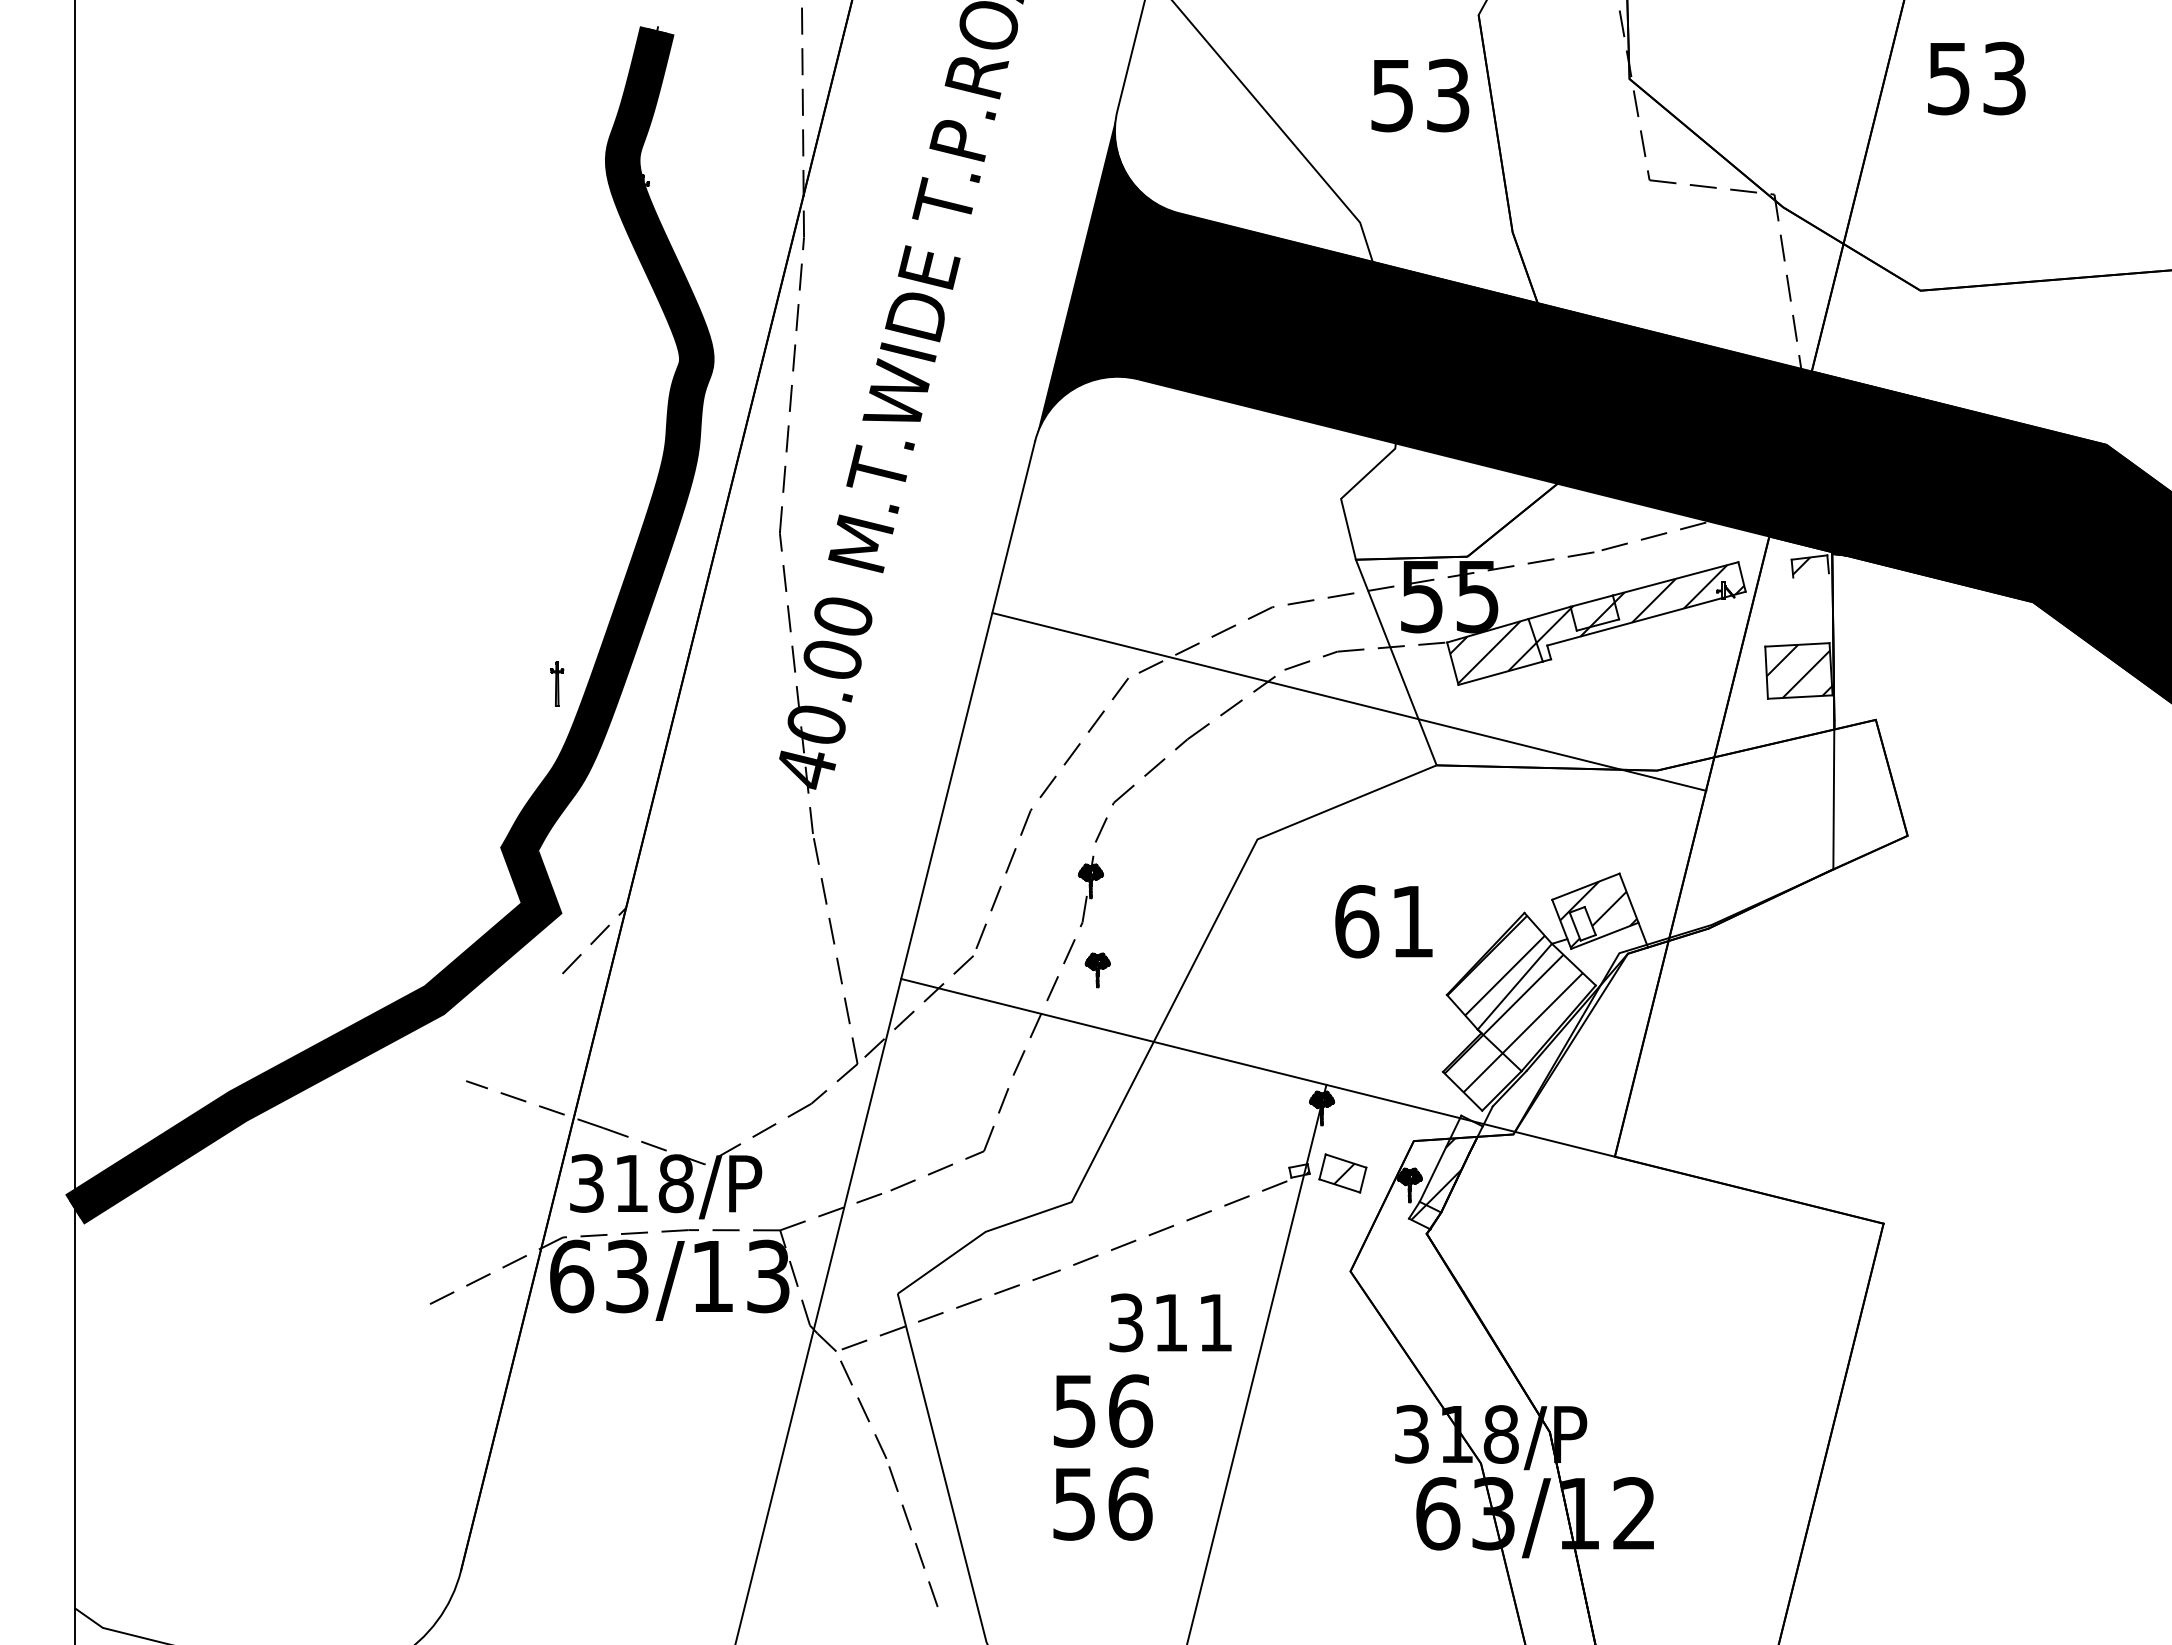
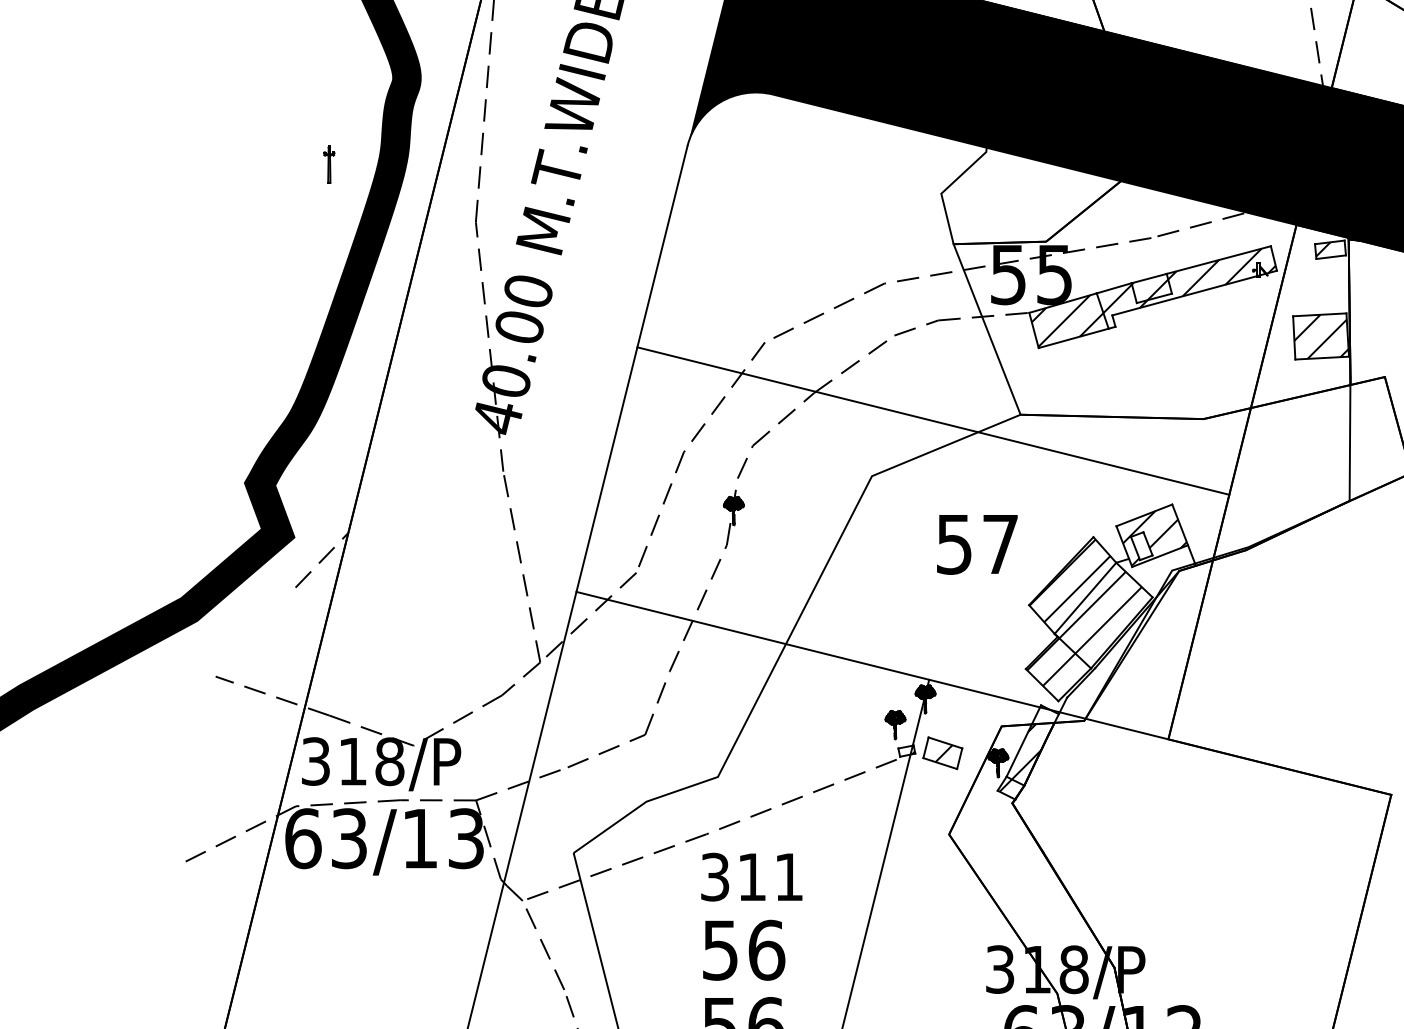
line: (1810, 575) -> (1330, 257), added
part: (557, 683) -> (329, 164), moved
line: (1349, 701) -> (933, 420), moved
text: (1384, 921) -> (977, 544), 61 -> 57
part: (1097, 970) -> (895, 725), moved
text: (1170, 1322) -> (751, 876), moved

